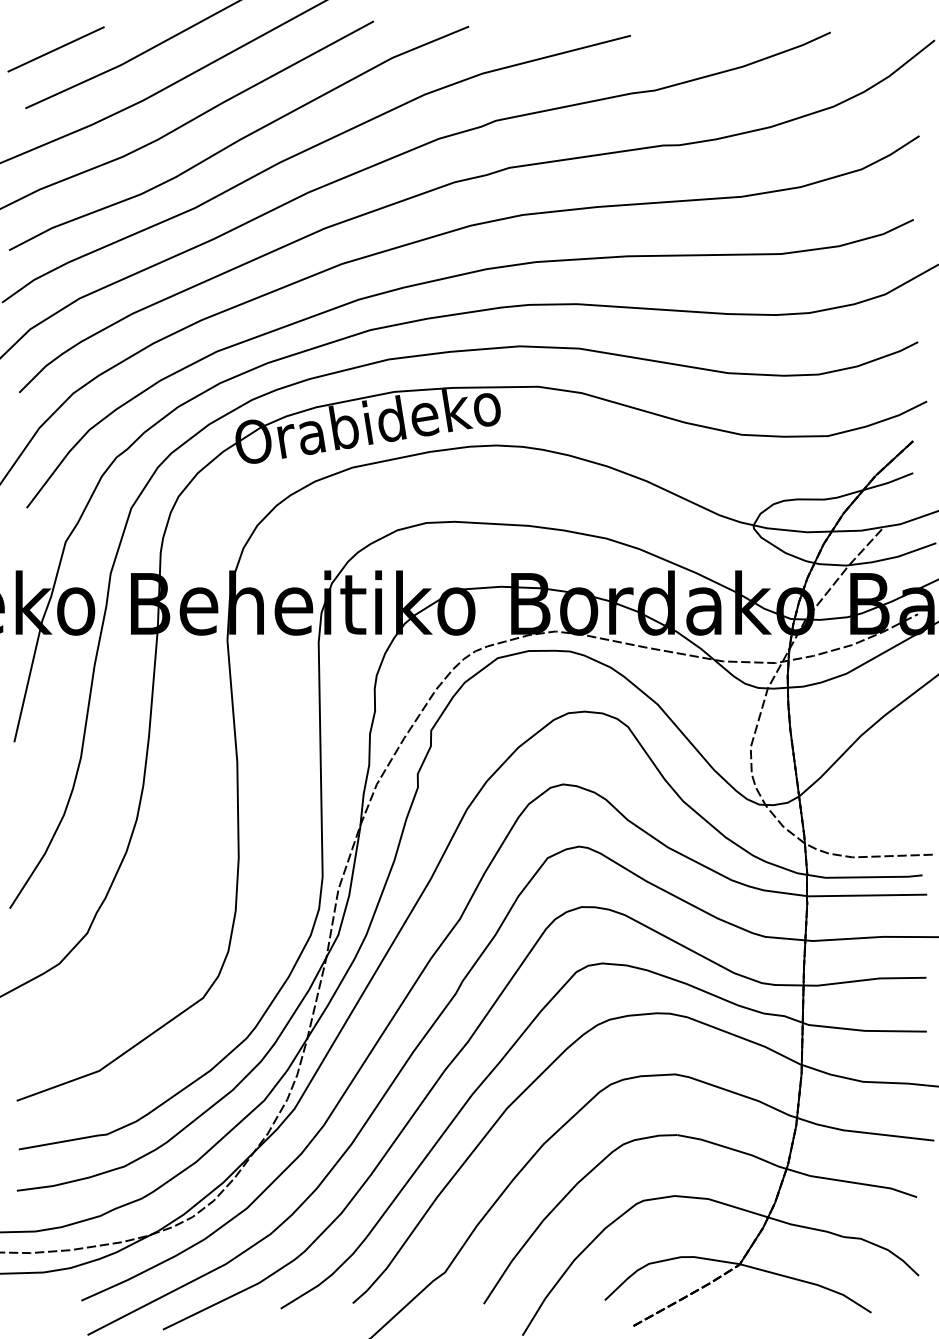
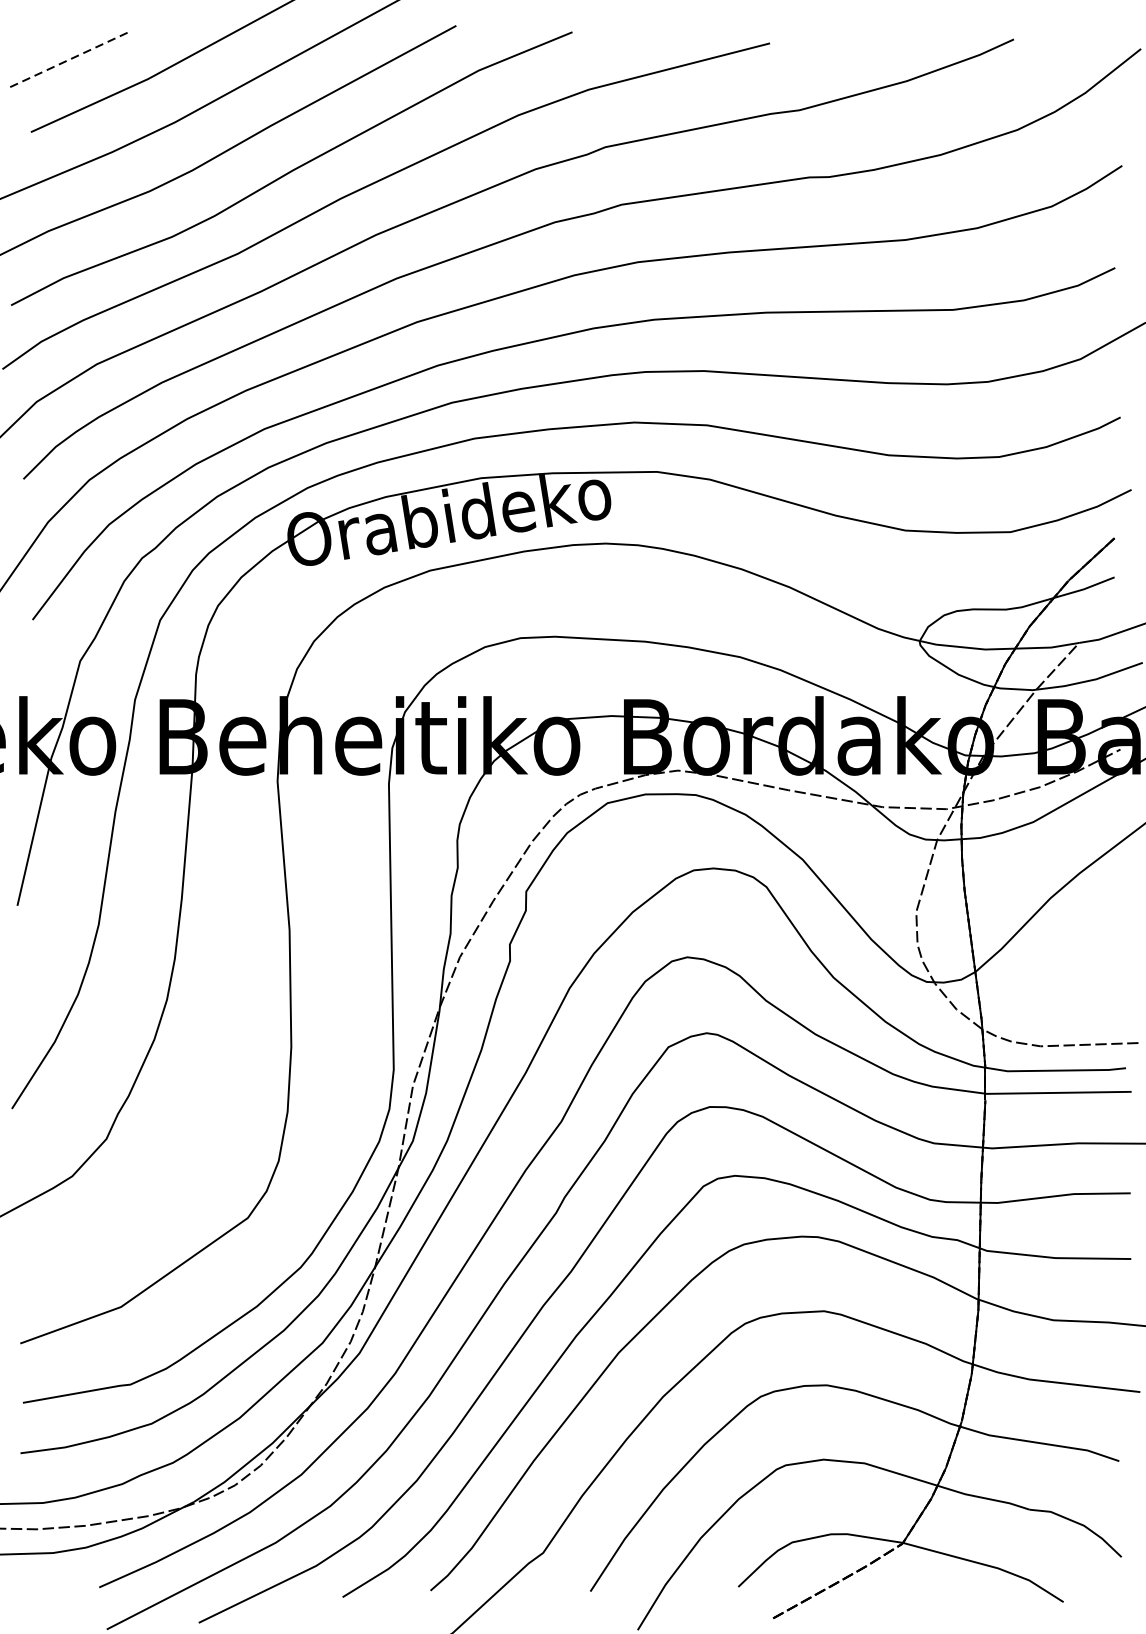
line: (55, 49) -> (67, 60), solid -> dashed

